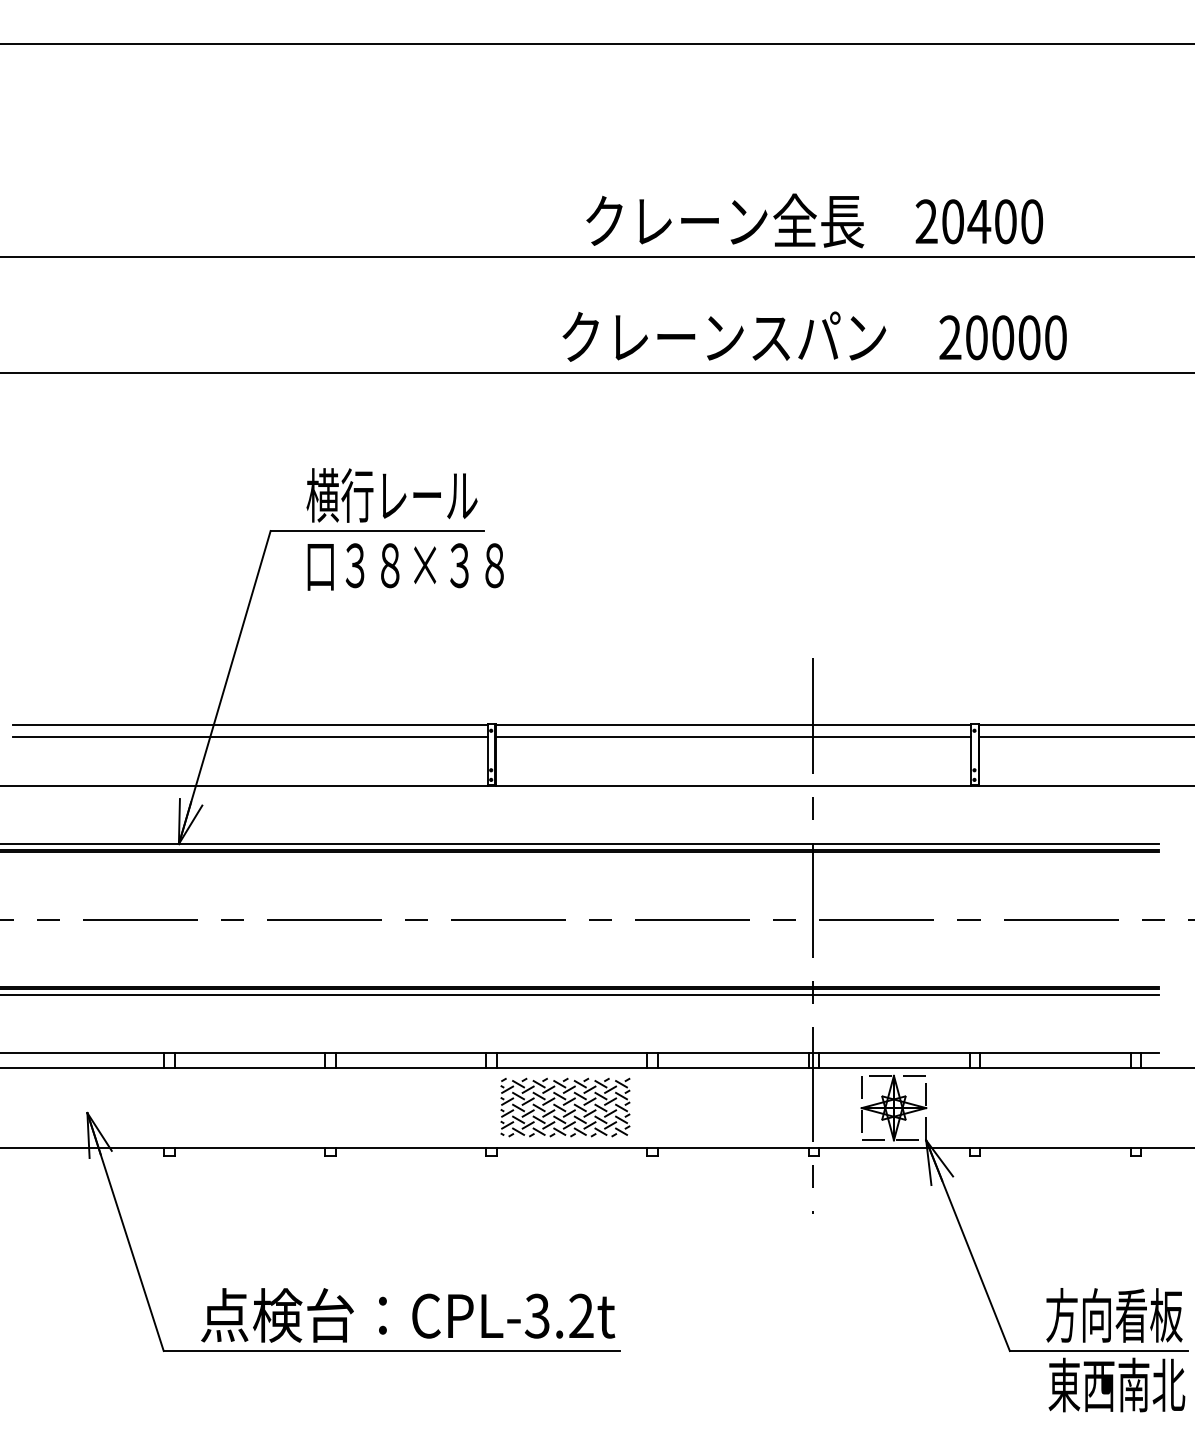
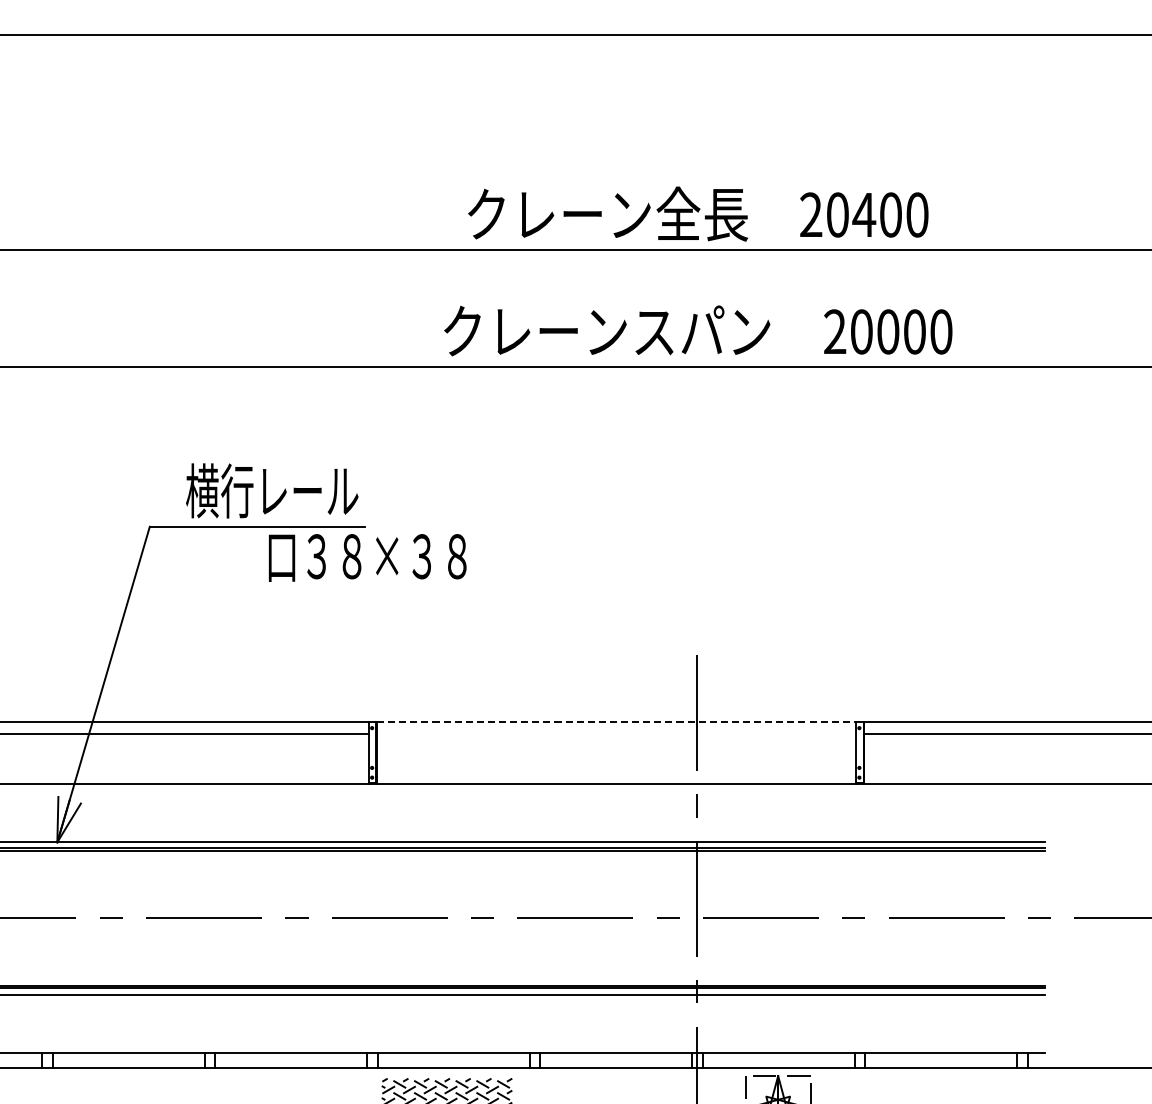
text: (405, 566) -> (367, 557), moved
line: (733, 724) -> (616, 721), solid -> dashed
line: (733, 736) -> (616, 733), removed

